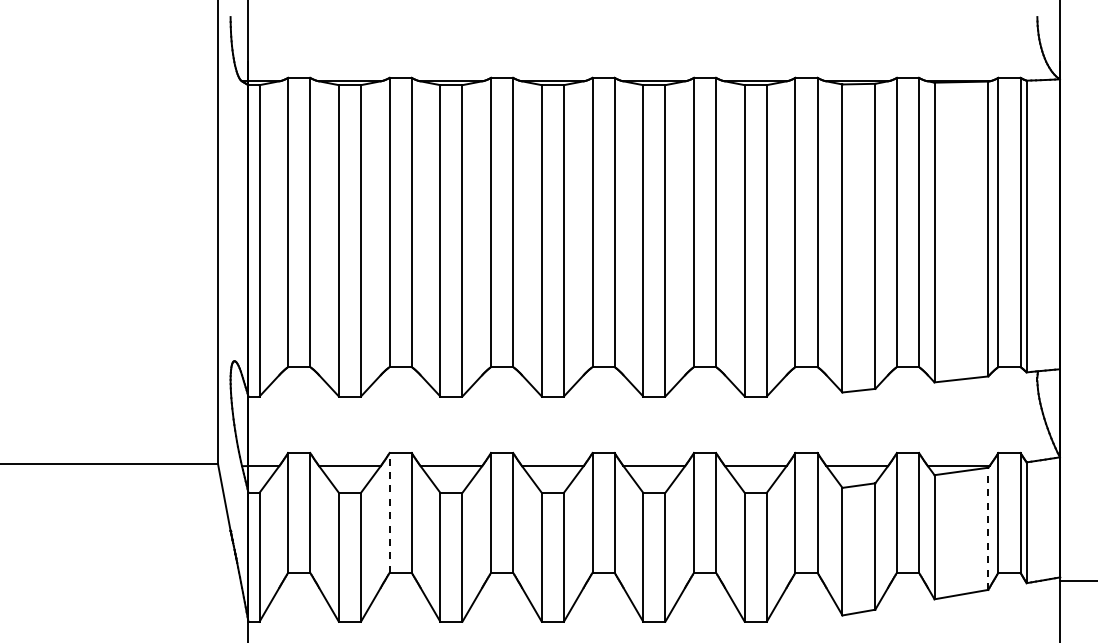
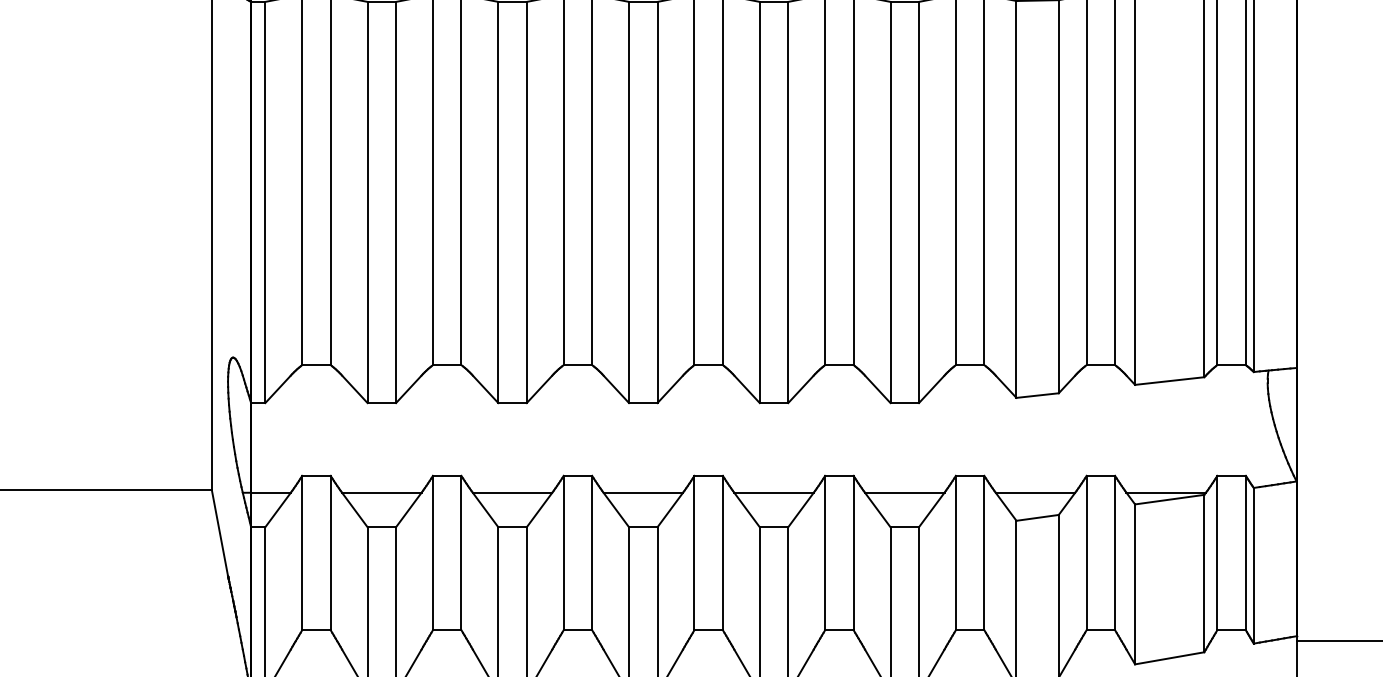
line: (389, 512) -> (432, 552), dashed -> solid
line: (988, 528) -> (1204, 573), dashed -> solid

